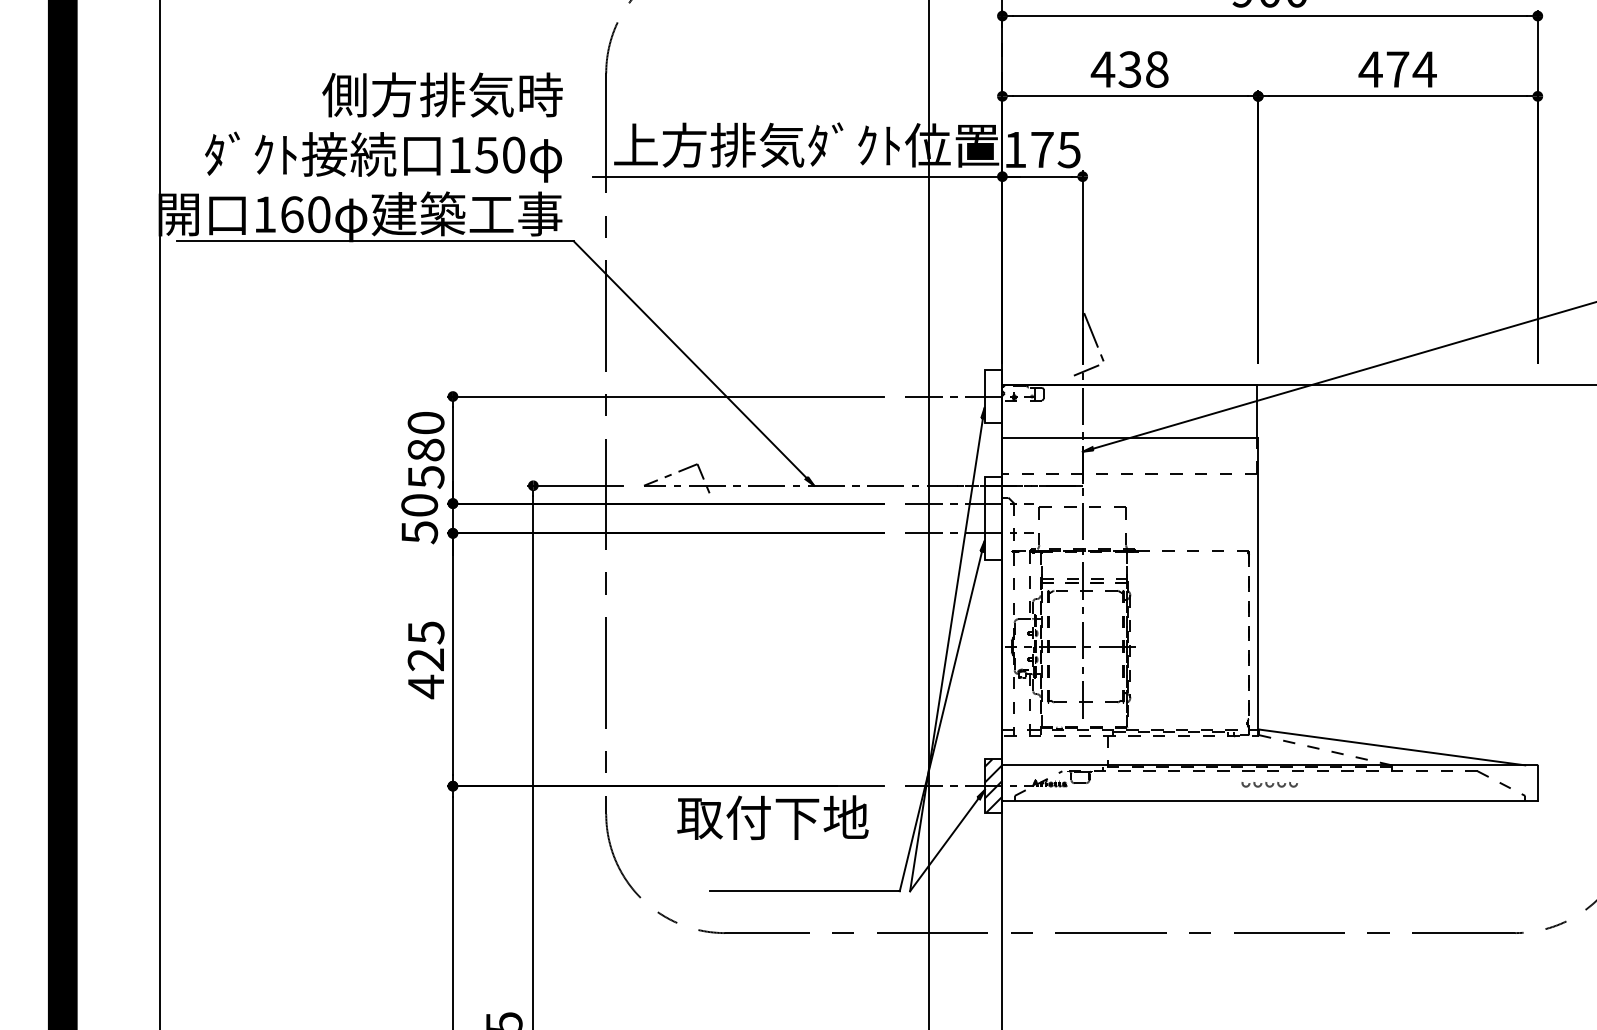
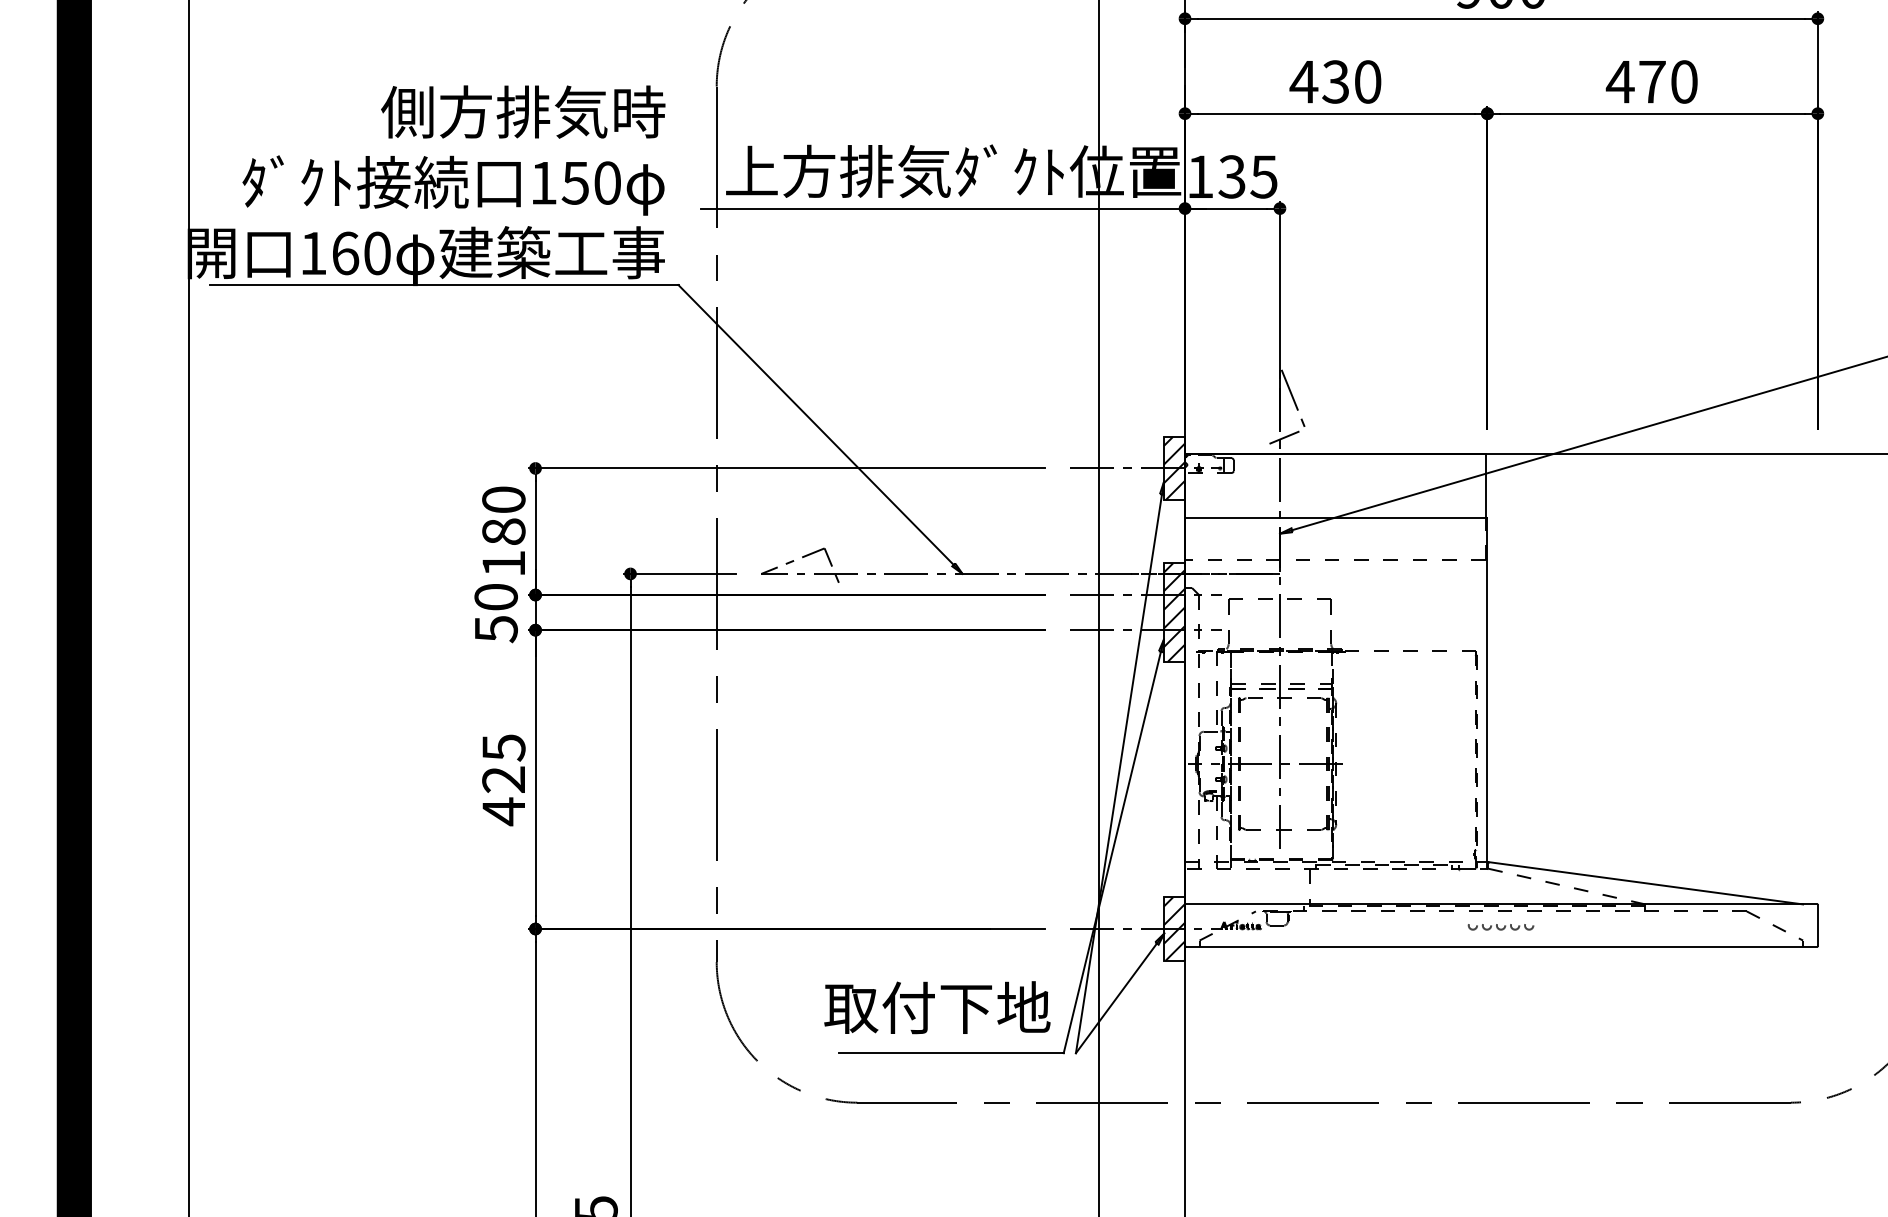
text: (1157, 69) -> (1368, 81), 438 -> 430
text: (1424, 69) -> (1683, 81), 474 -> 470
text: (1041, 149) -> (1231, 176), 175 -> 135
hatch: (993, 396) -> (1174, 468), added
text: (426, 477) -> (504, 564), 580 -> 180
hatch: (993, 518) -> (1174, 612), added
text: (772, 817) -> (936, 1007), moved

